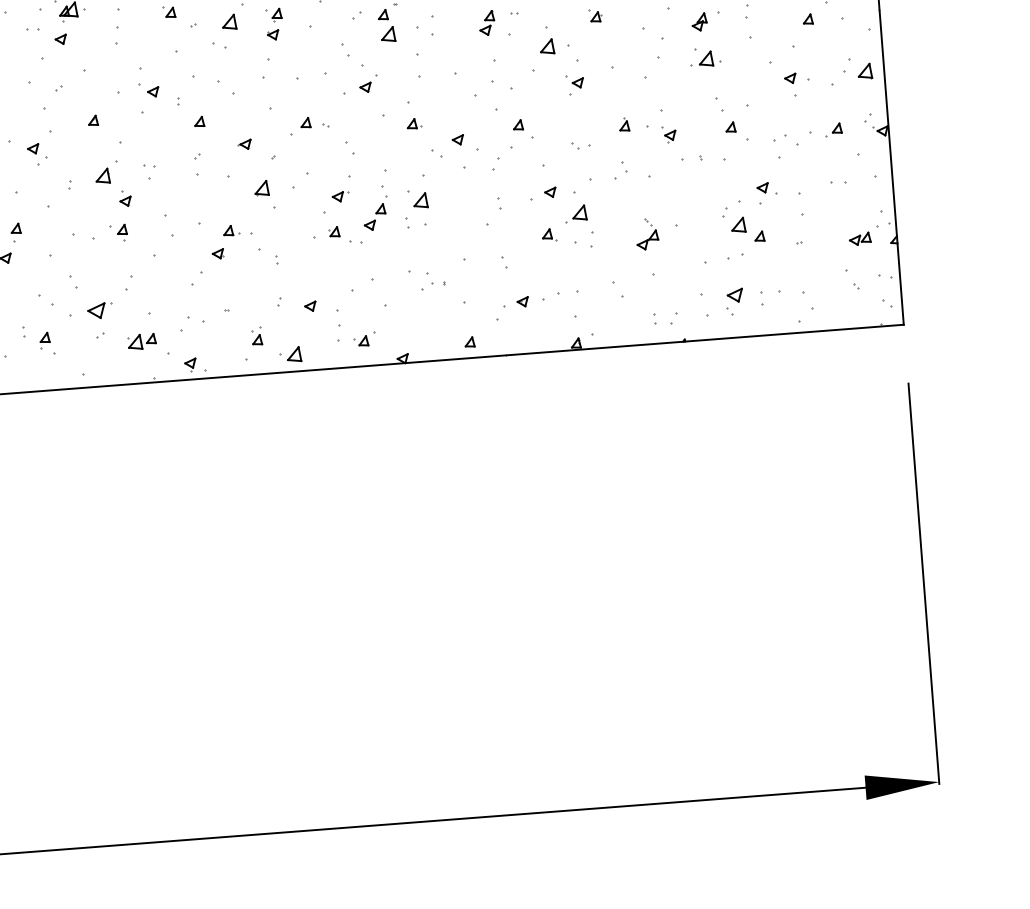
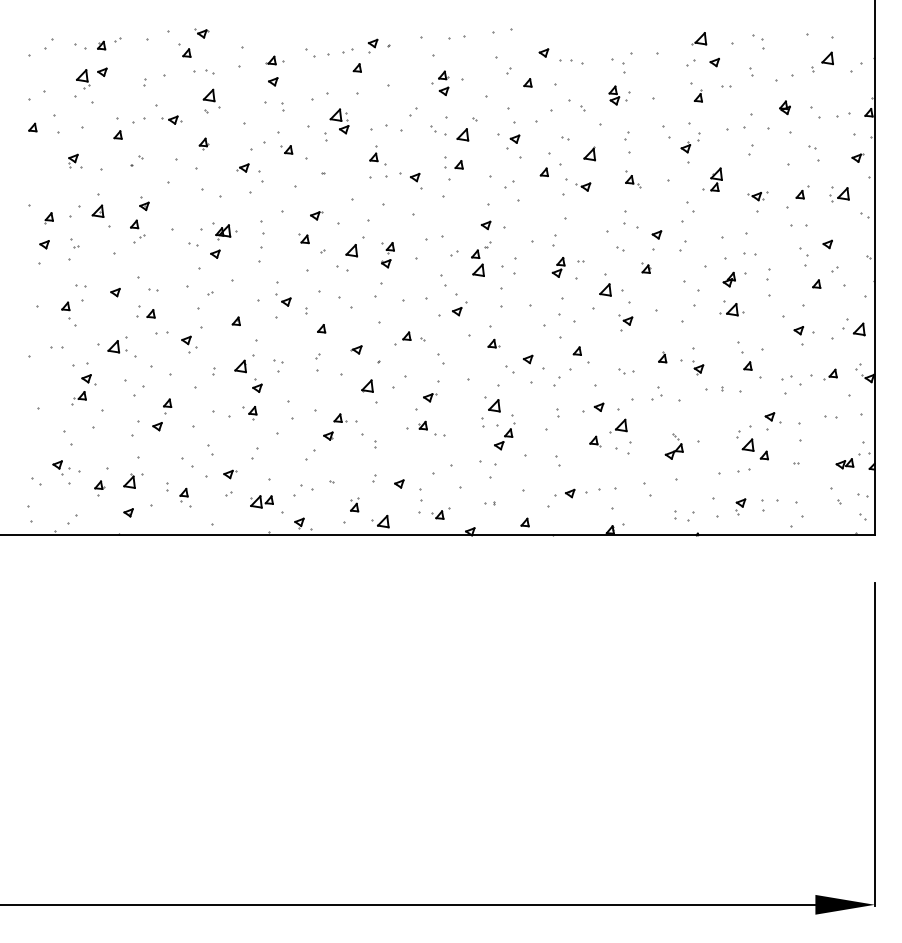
part: (375, 208) -> (504, 432), moved
part: (438, 283) -> (489, 503), moved
part: (734, 301) -> (740, 506), size x0.71
part: (100, 310) -> (230, 474), size x0.62

